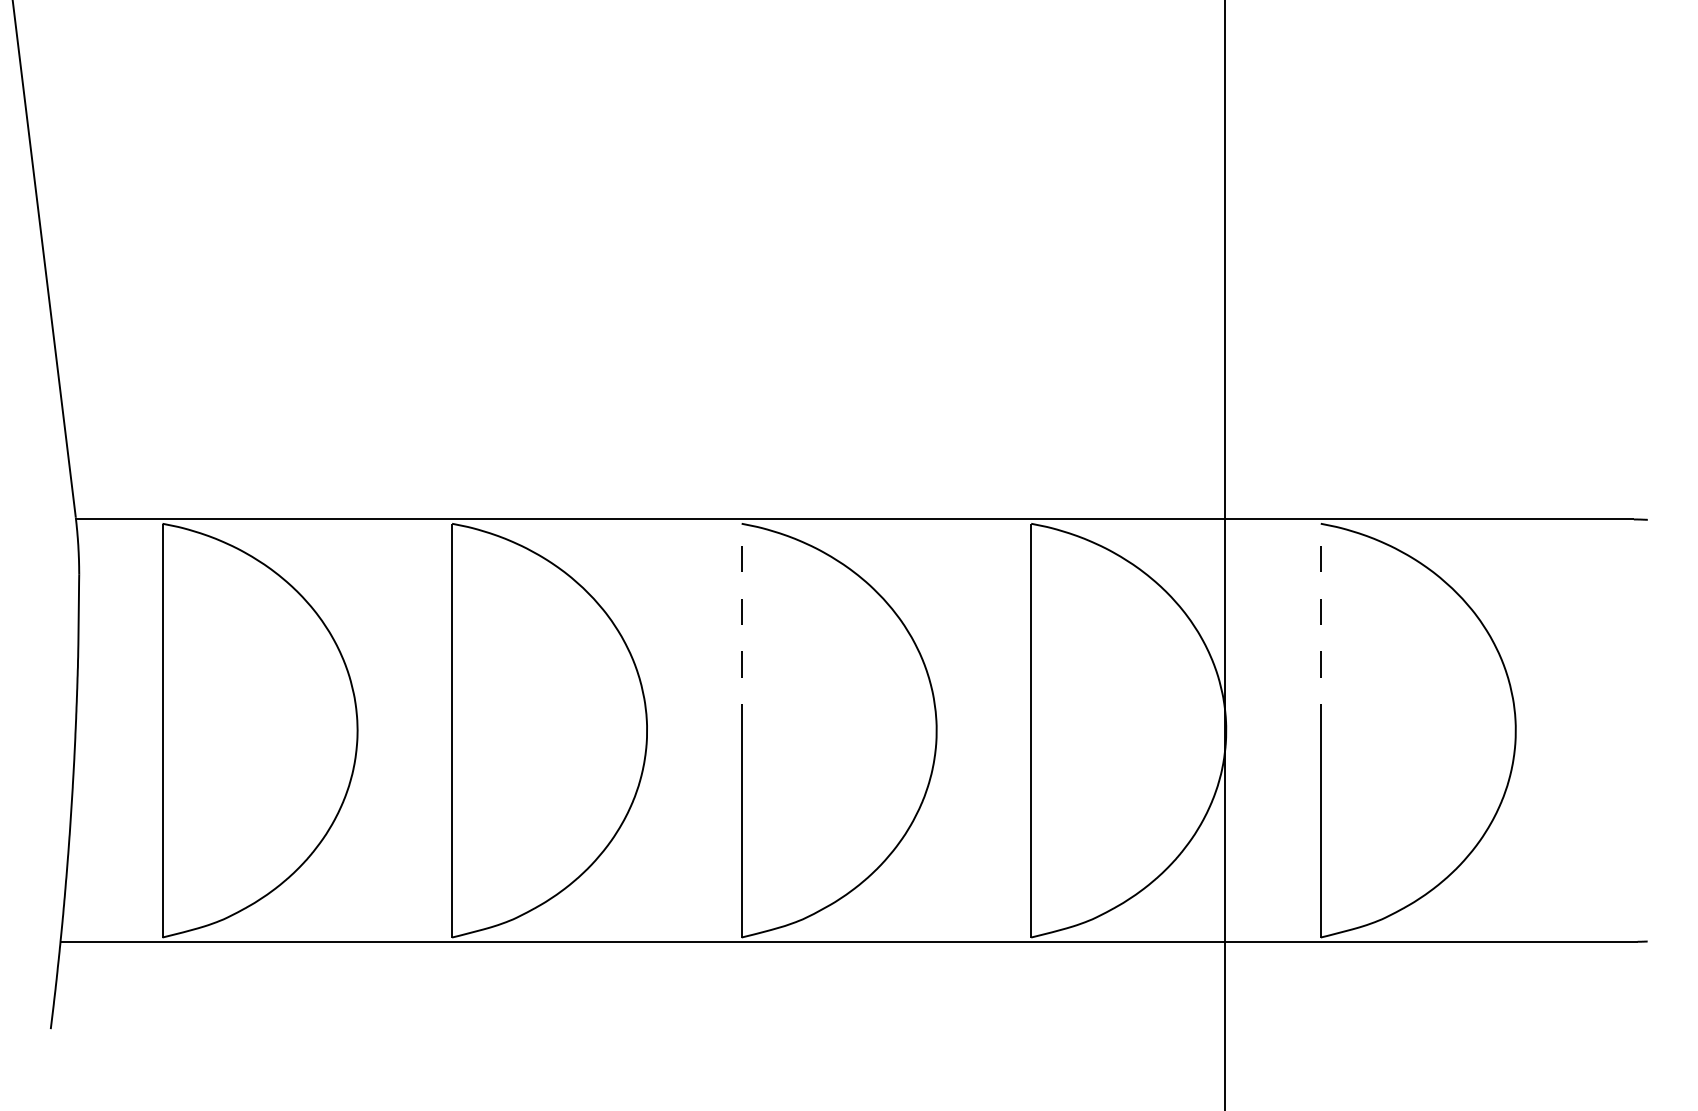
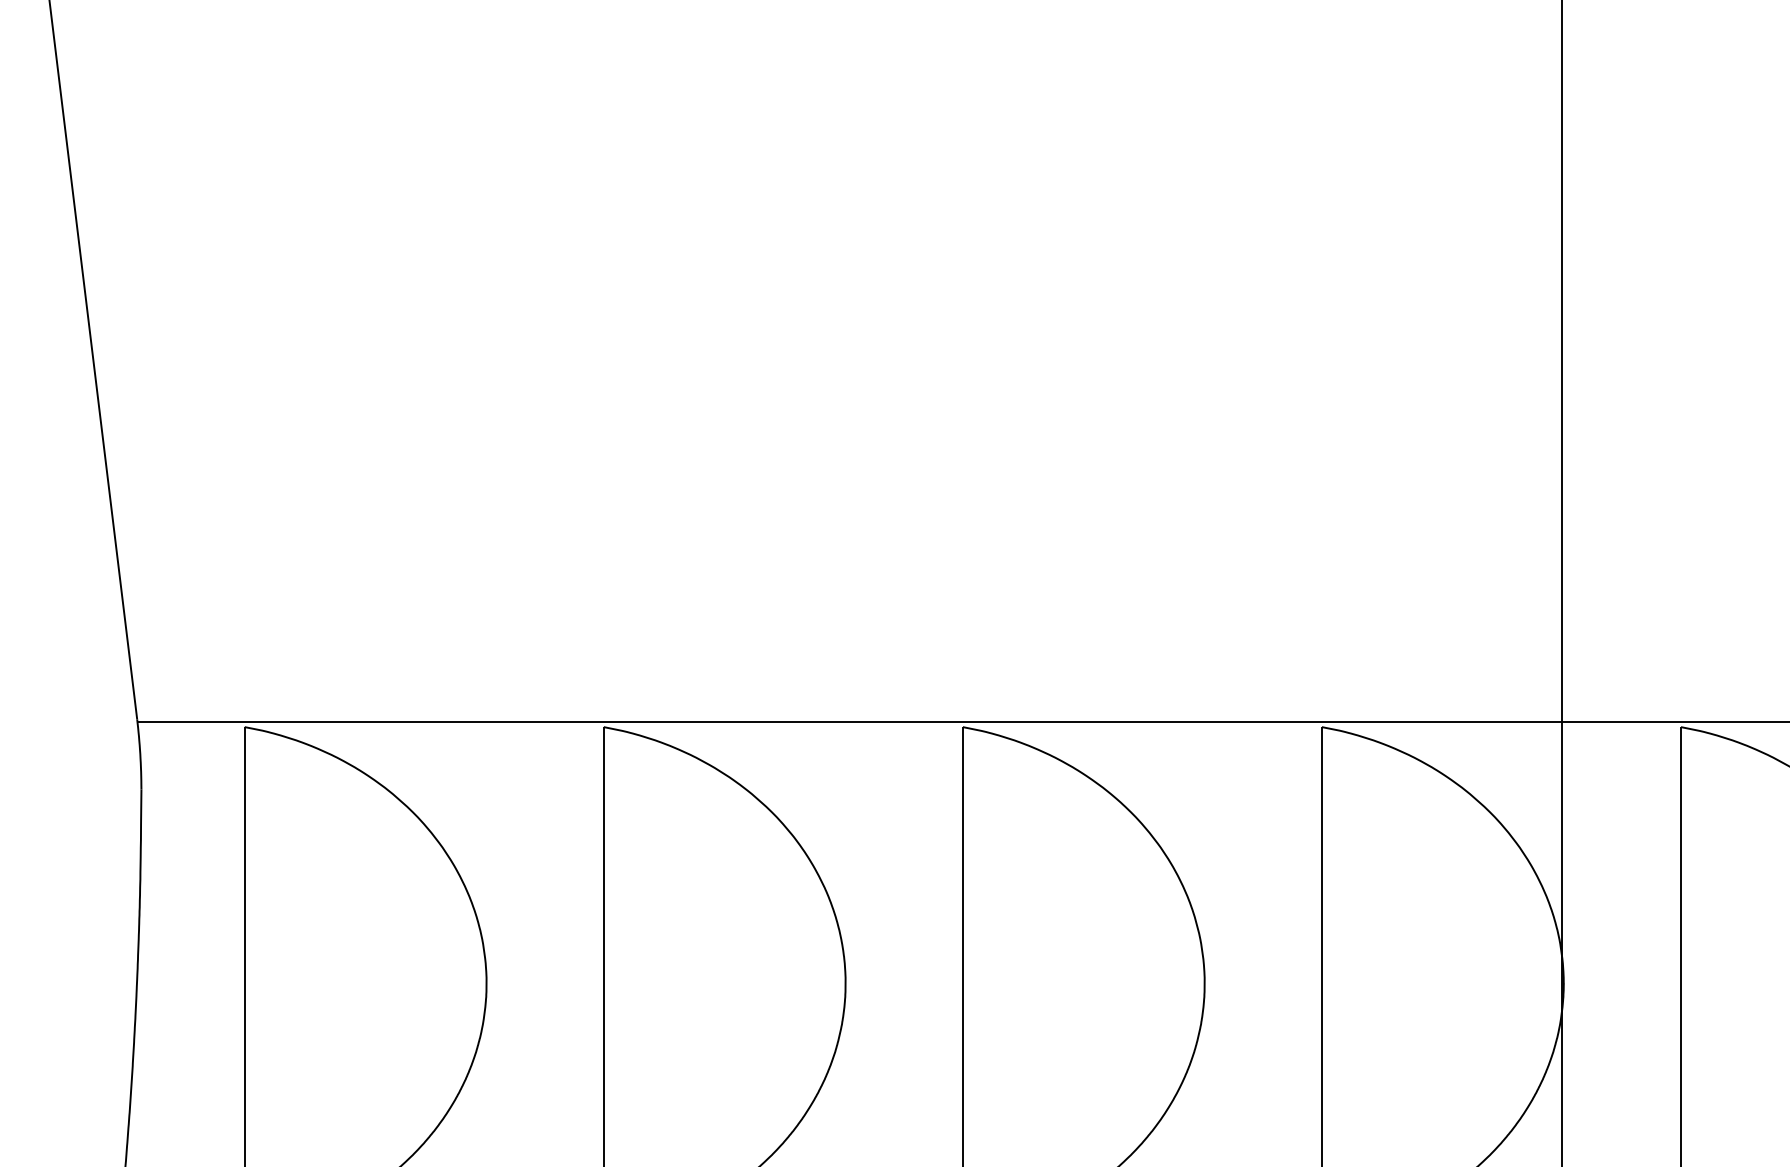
line: (741, 626) -> (962, 854), dashed -> solid
line: (1320, 626) -> (1680, 854), dashed -> solid

